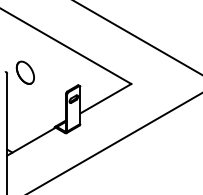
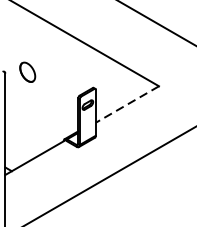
part: (24, 72) -> (26, 72), size x0.7
line: (105, 98) -> (127, 104), solid -> dashed

